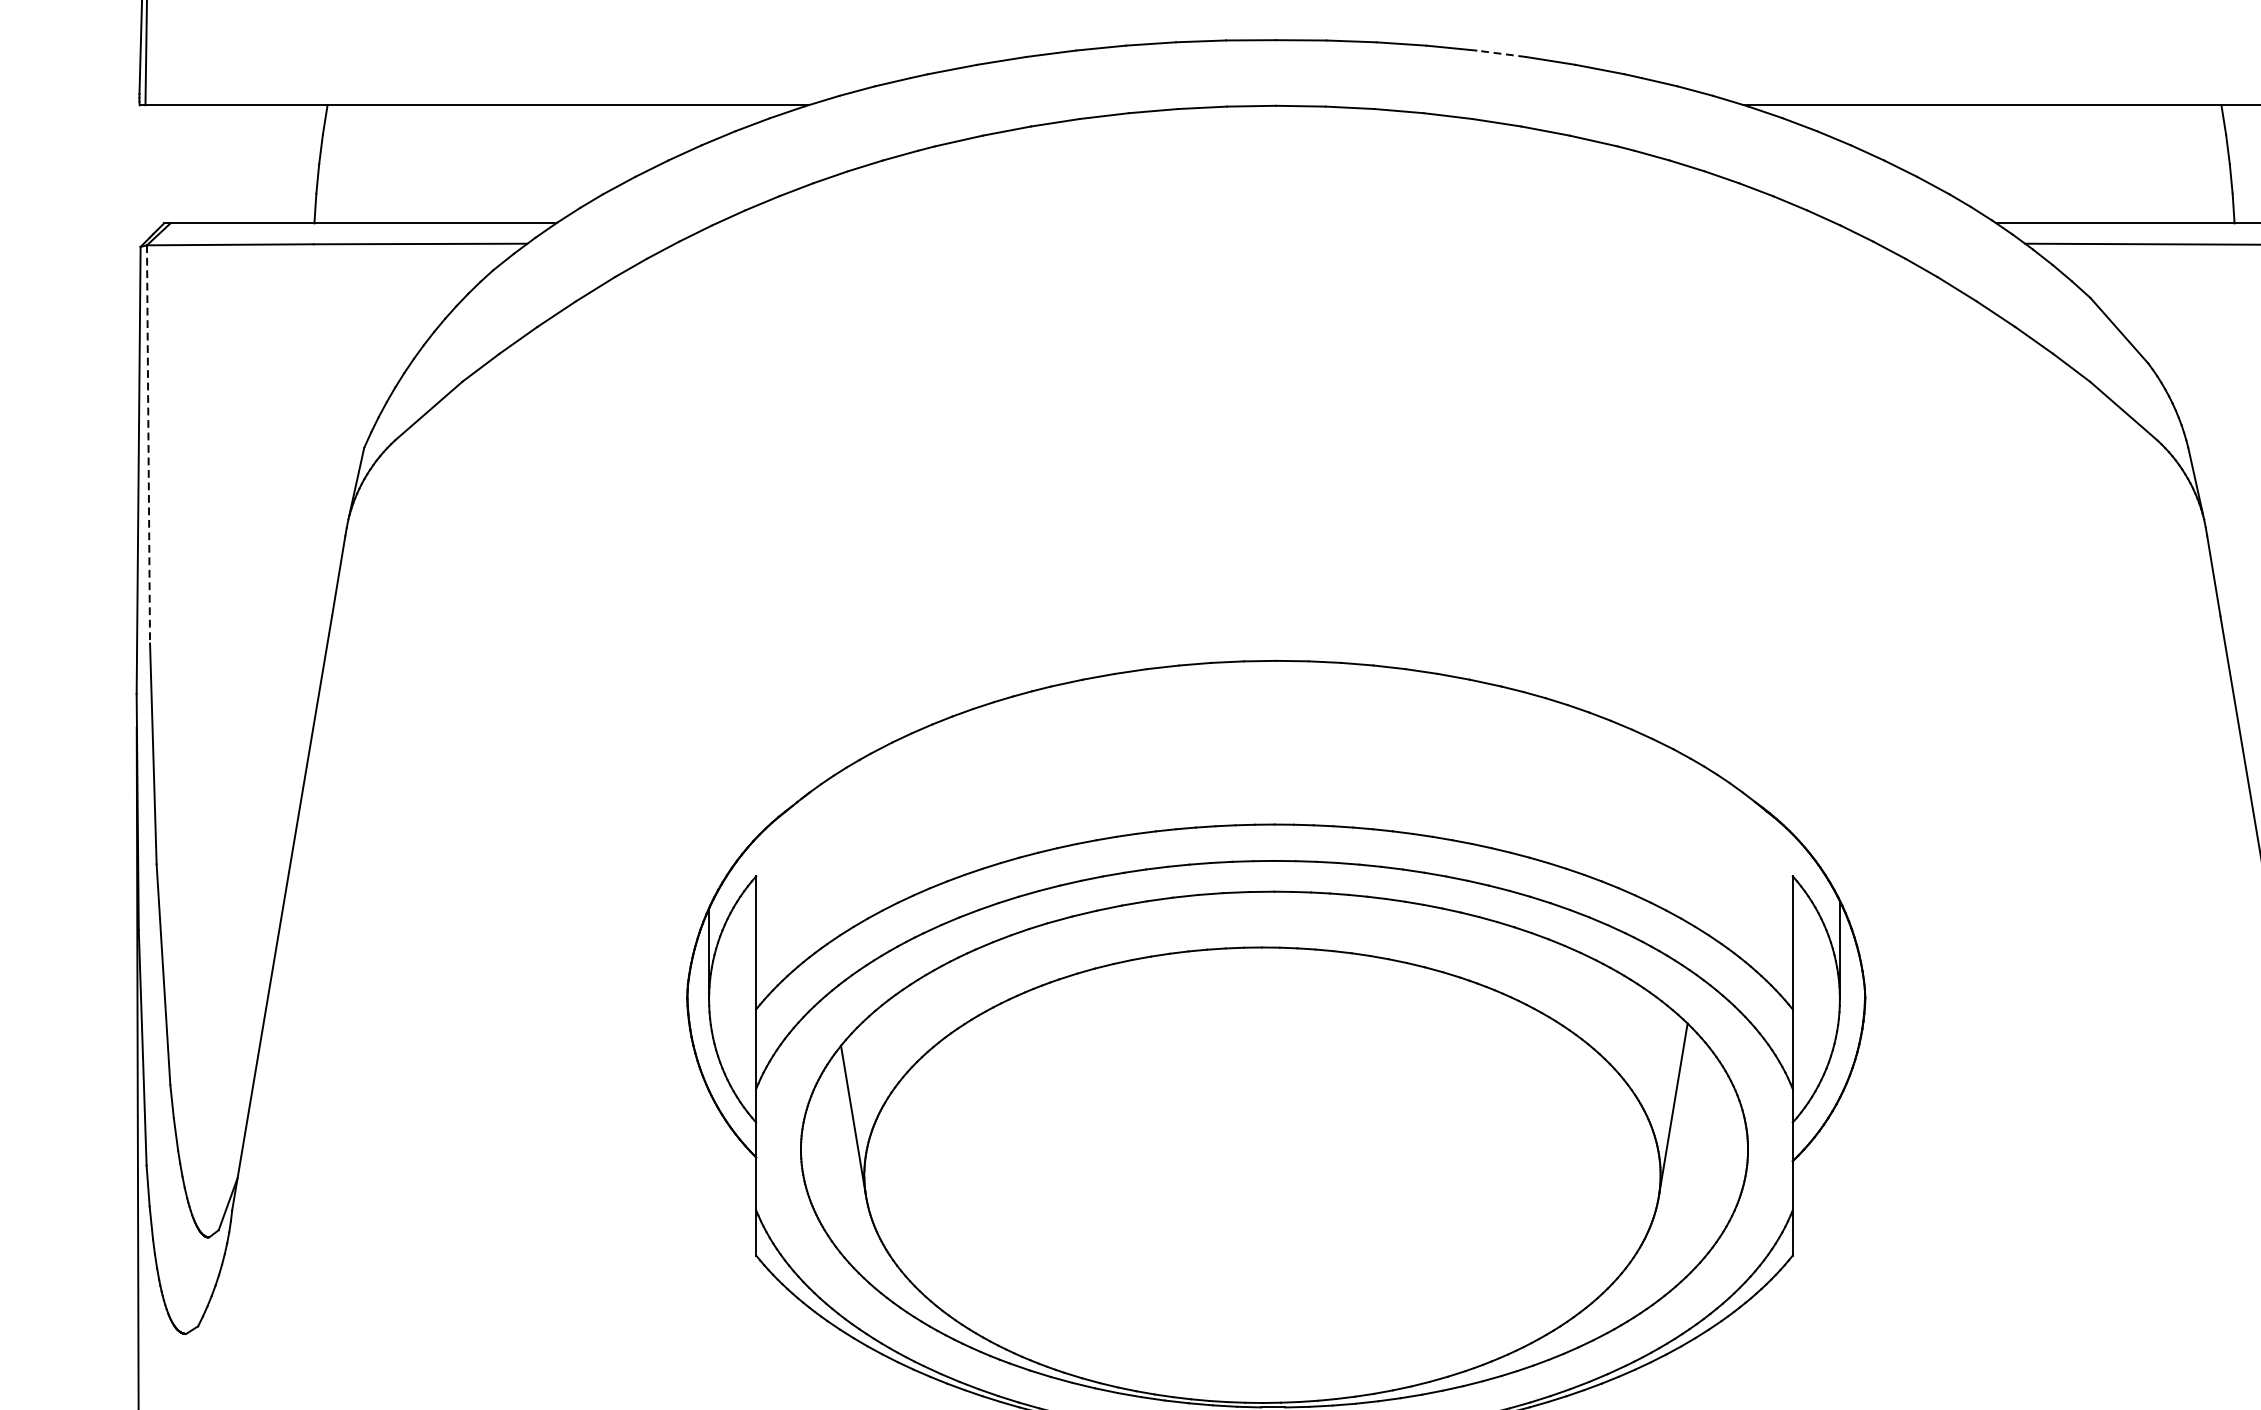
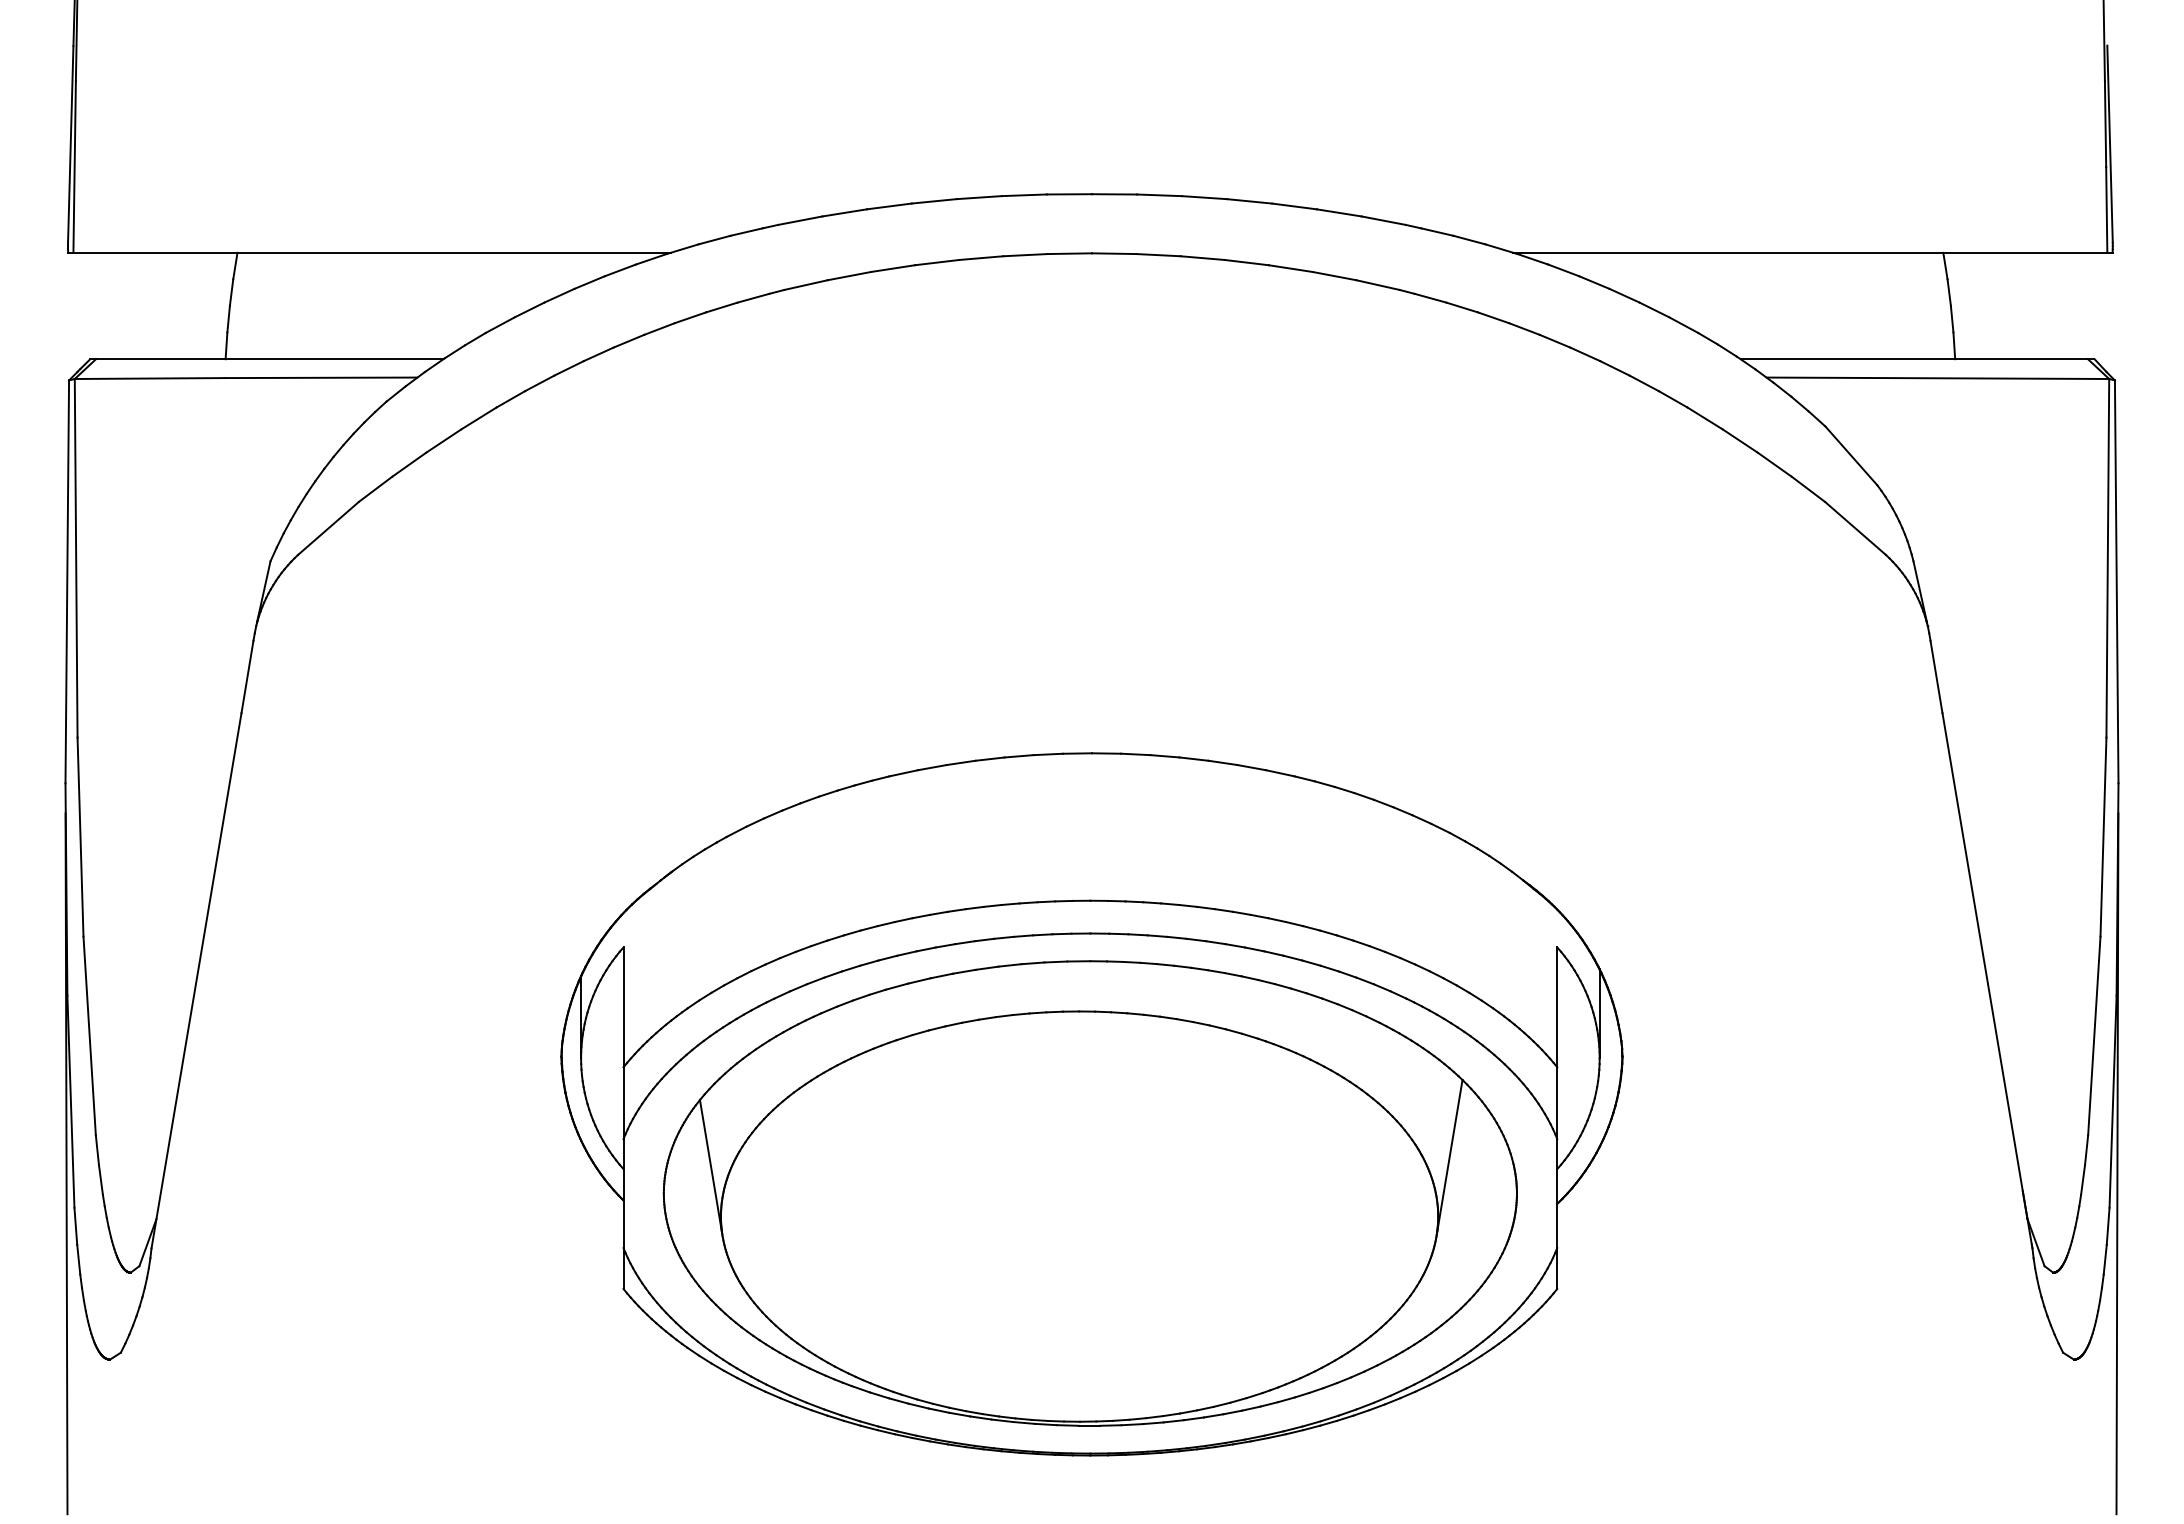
line: (1501, 53) -> (1294, 206), dashed -> solid
line: (148, 444) -> (76, 558), dashed -> solid

